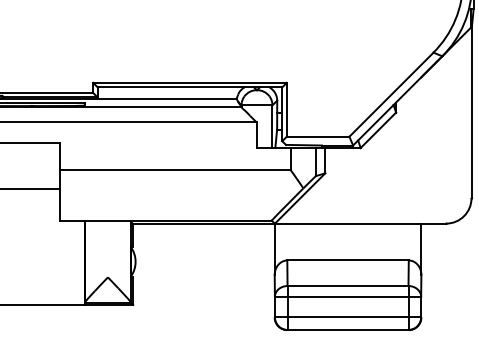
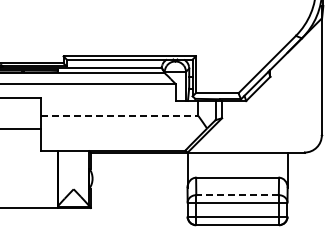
line: (175, 170) -> (119, 116), solid -> dashed
line: (347, 286) -> (237, 195), solid -> dashed

